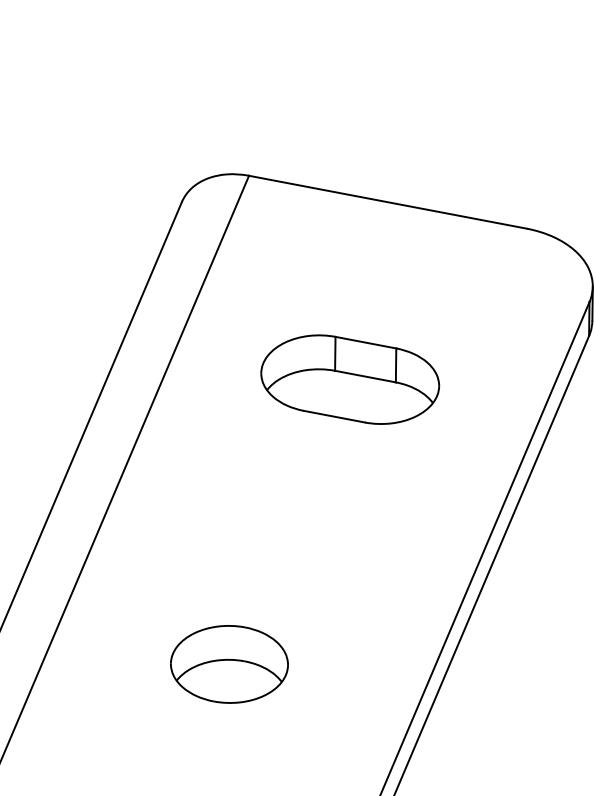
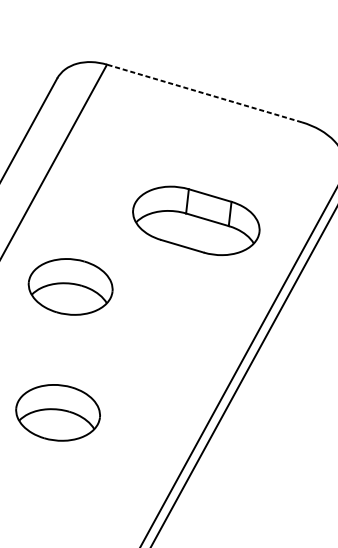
line: (387, 202) -> (204, 93), solid -> dashed
part: (350, 379) -> (196, 220), moved
part: (229, 488) -> (70, 287), added

